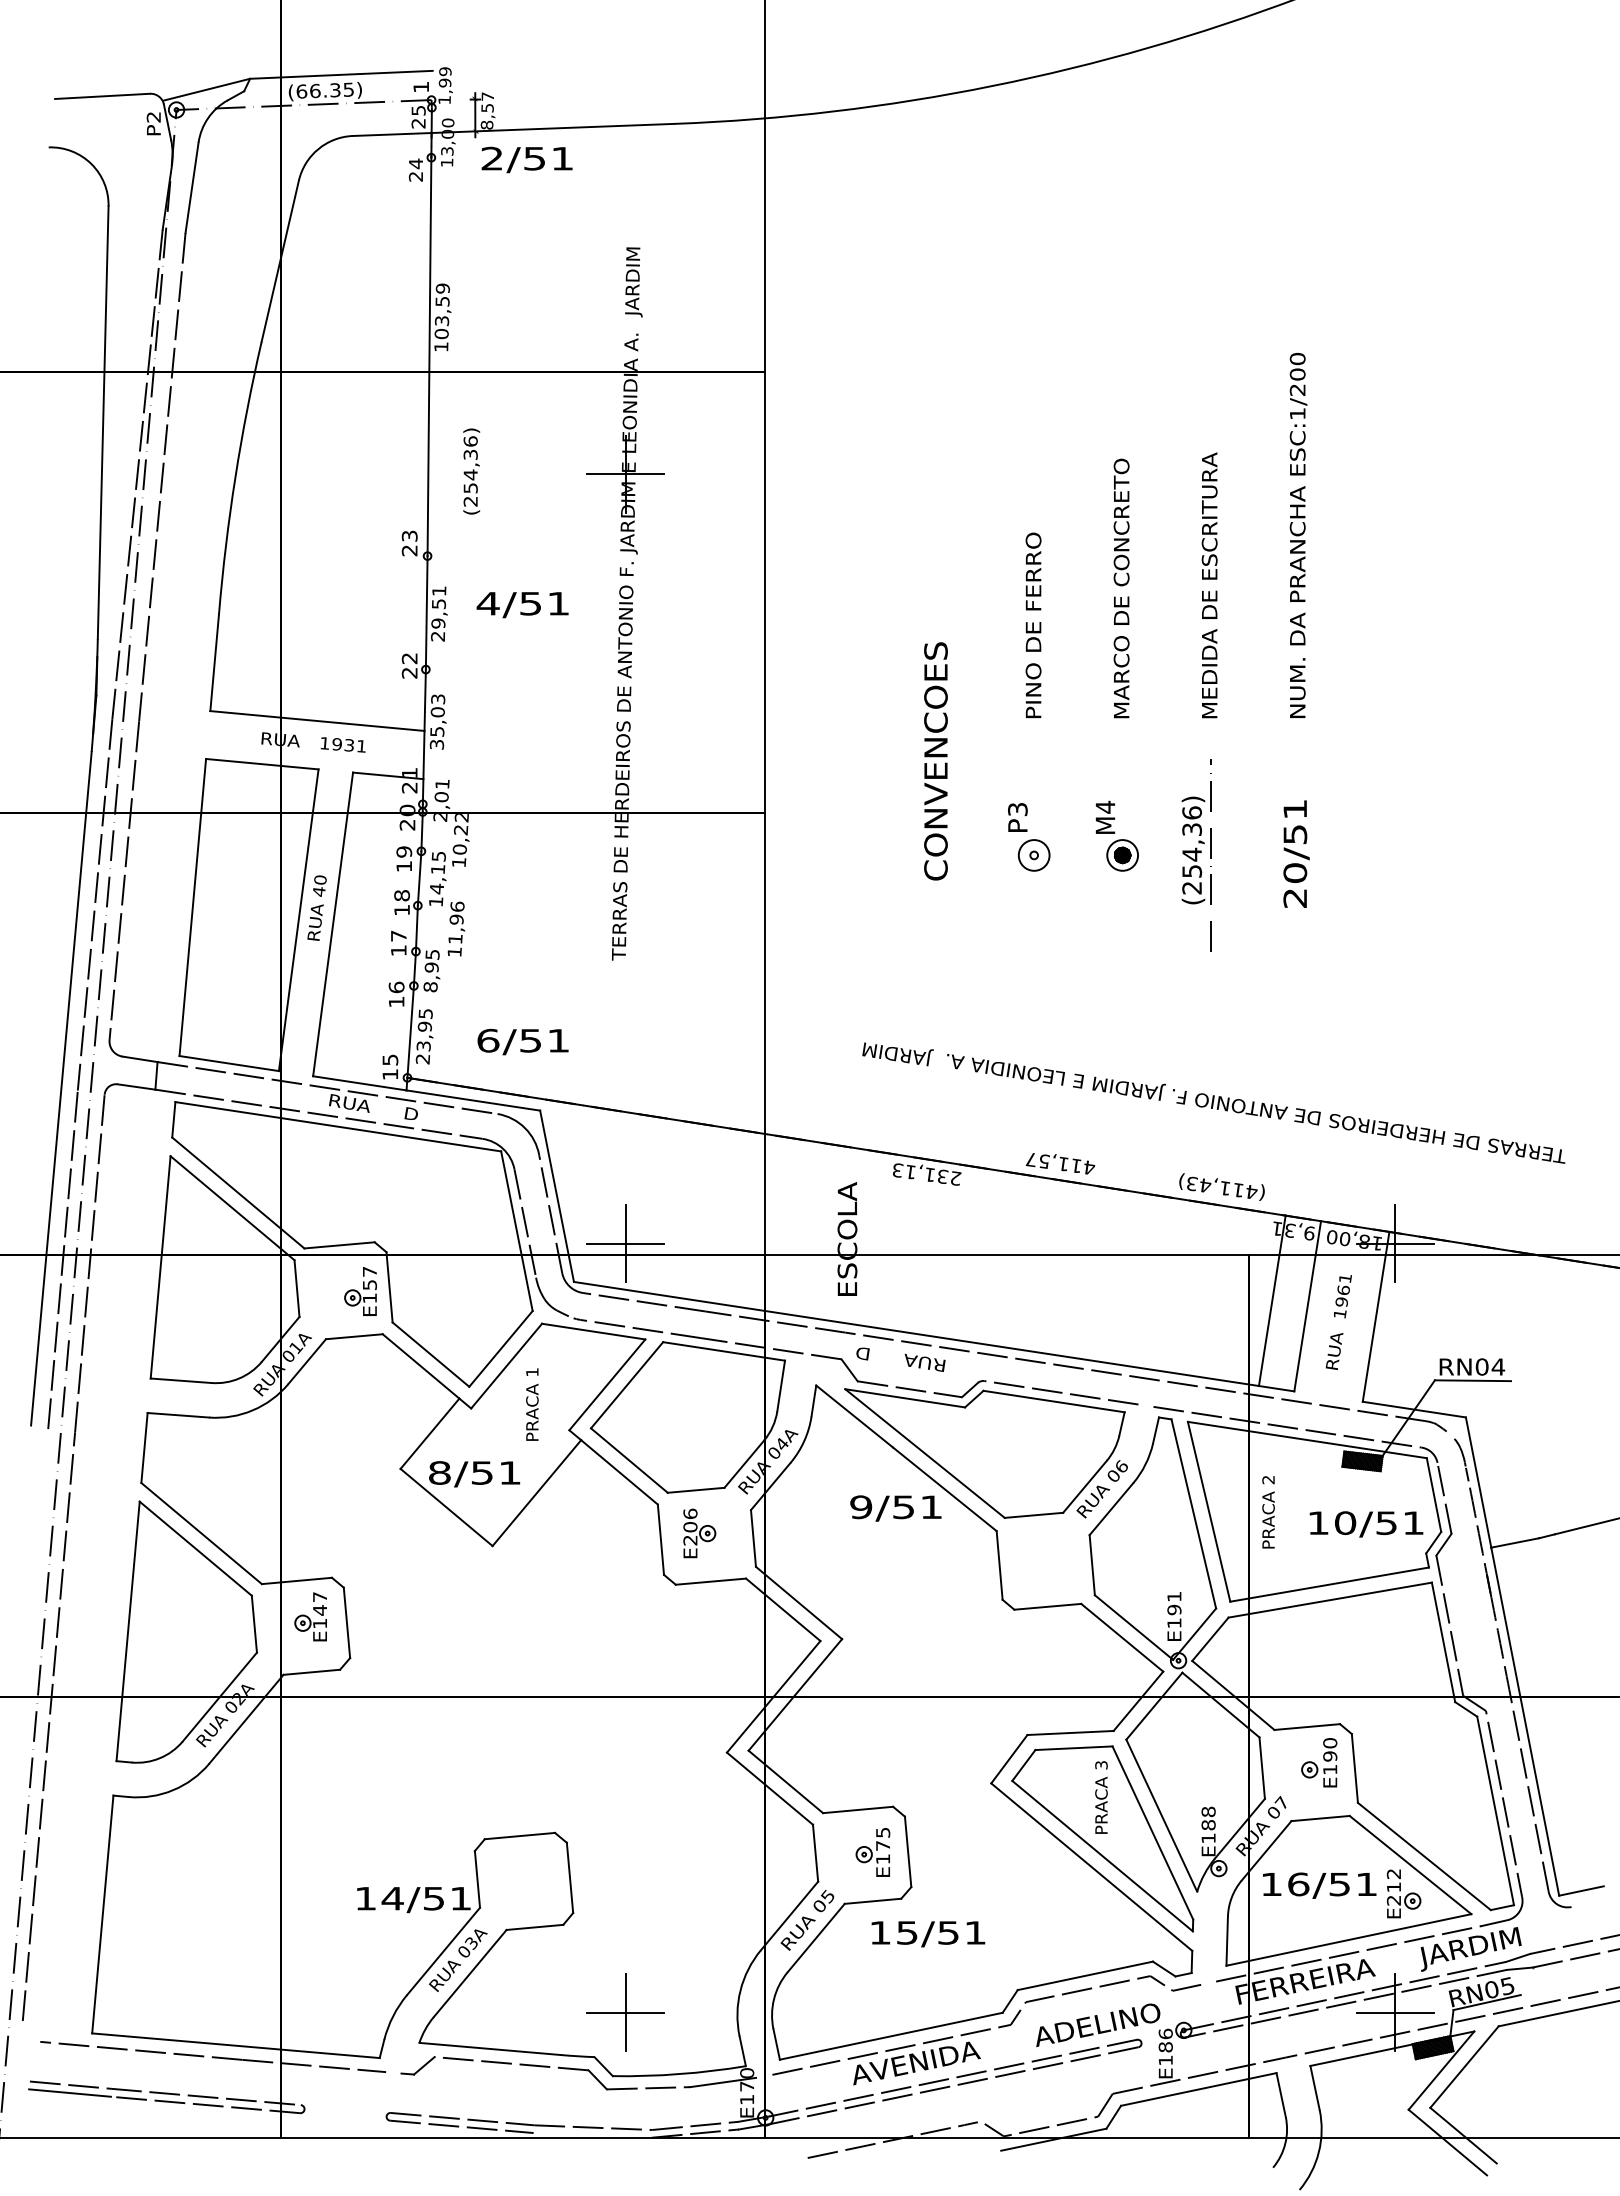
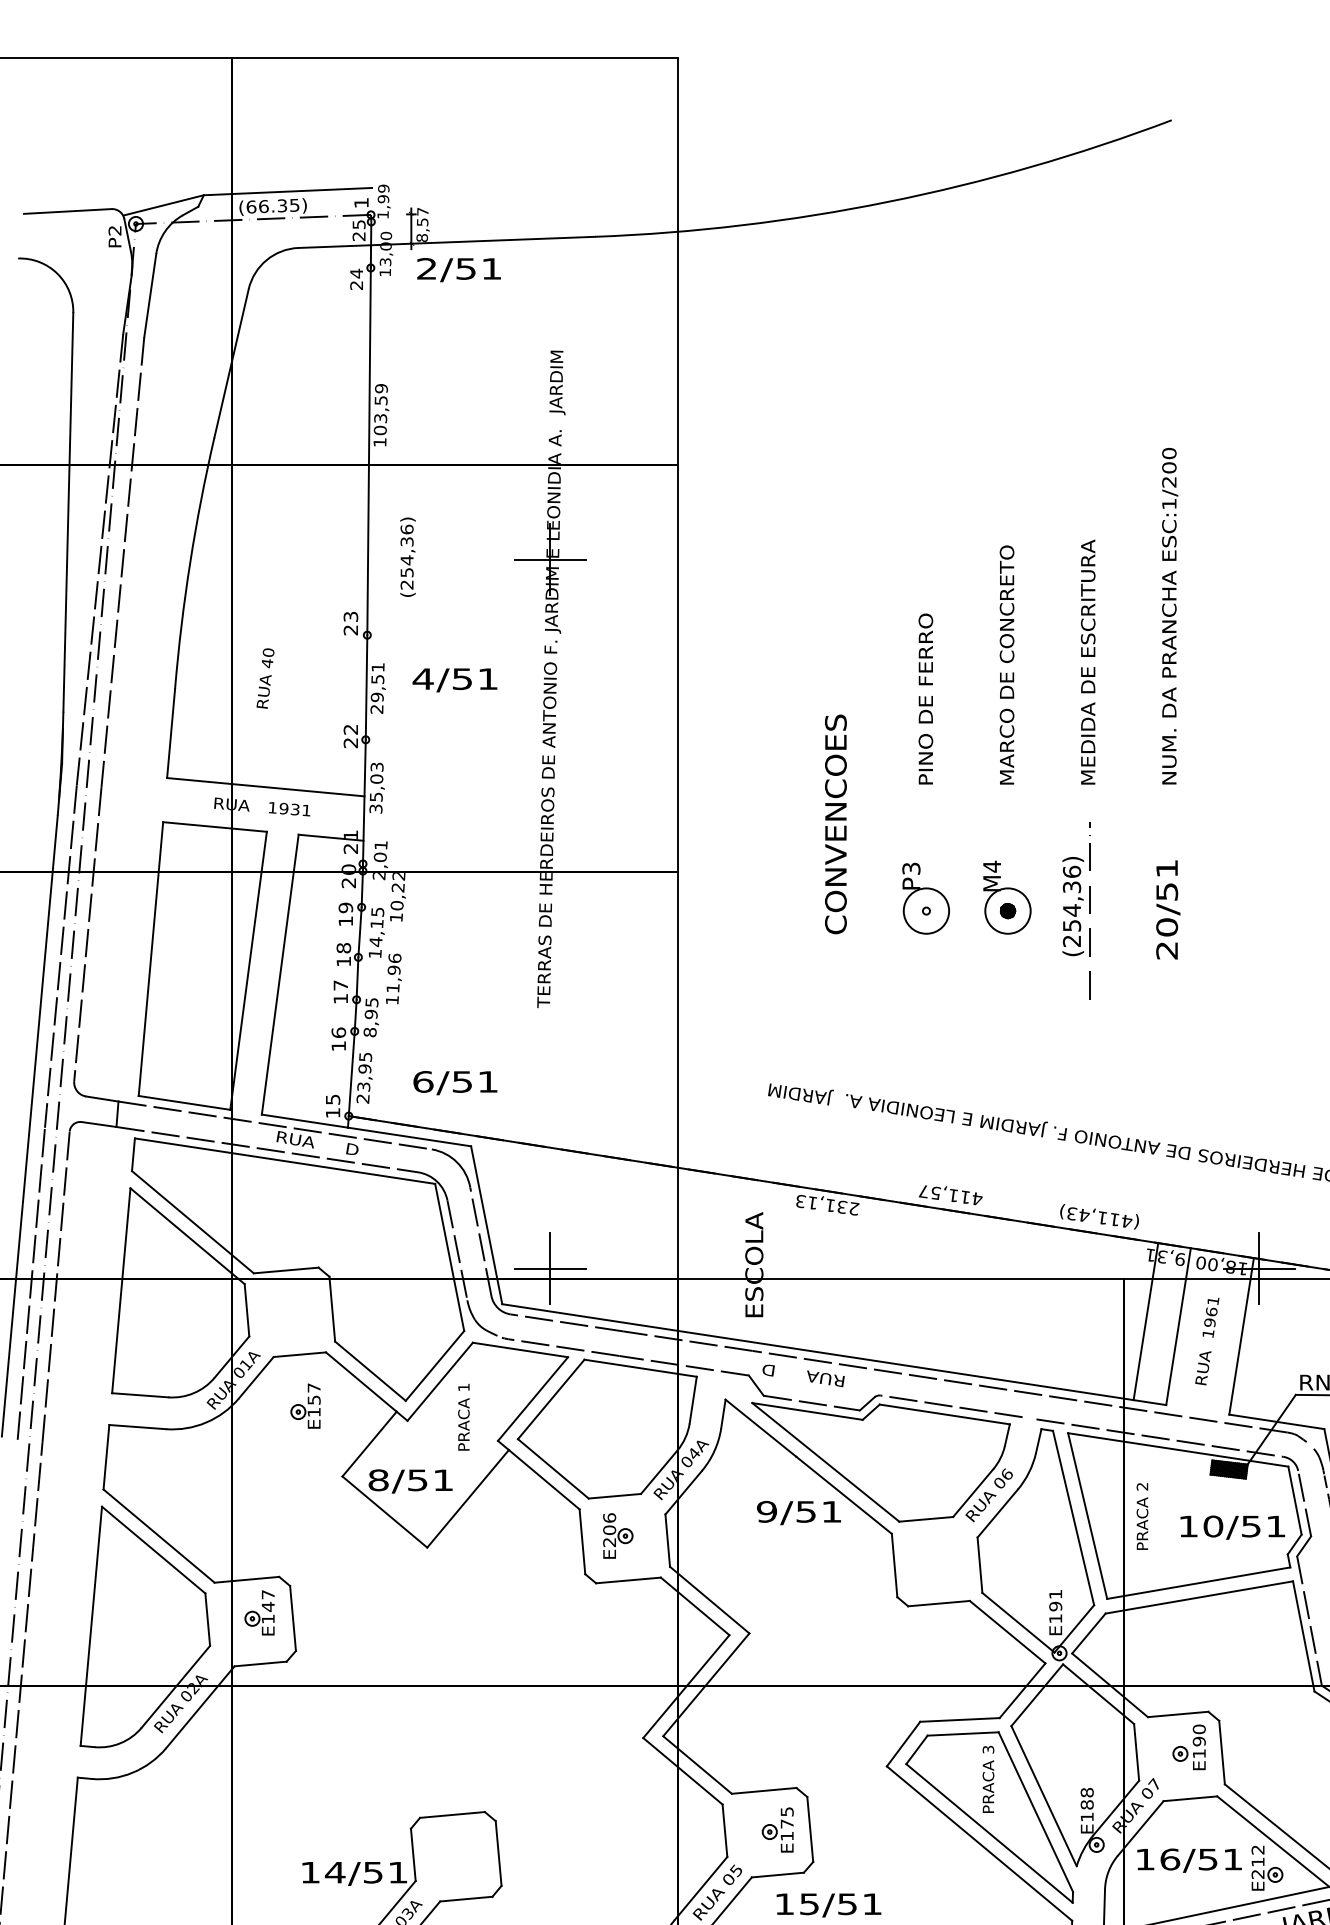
circle: (1033, 855) -> (925, 911), size x1.6
circle: (1122, 855) -> (1007, 911), size x1.6
text: (316, 907) -> (264, 677), moved
part: (360, 1291) -> (305, 1406), moved

